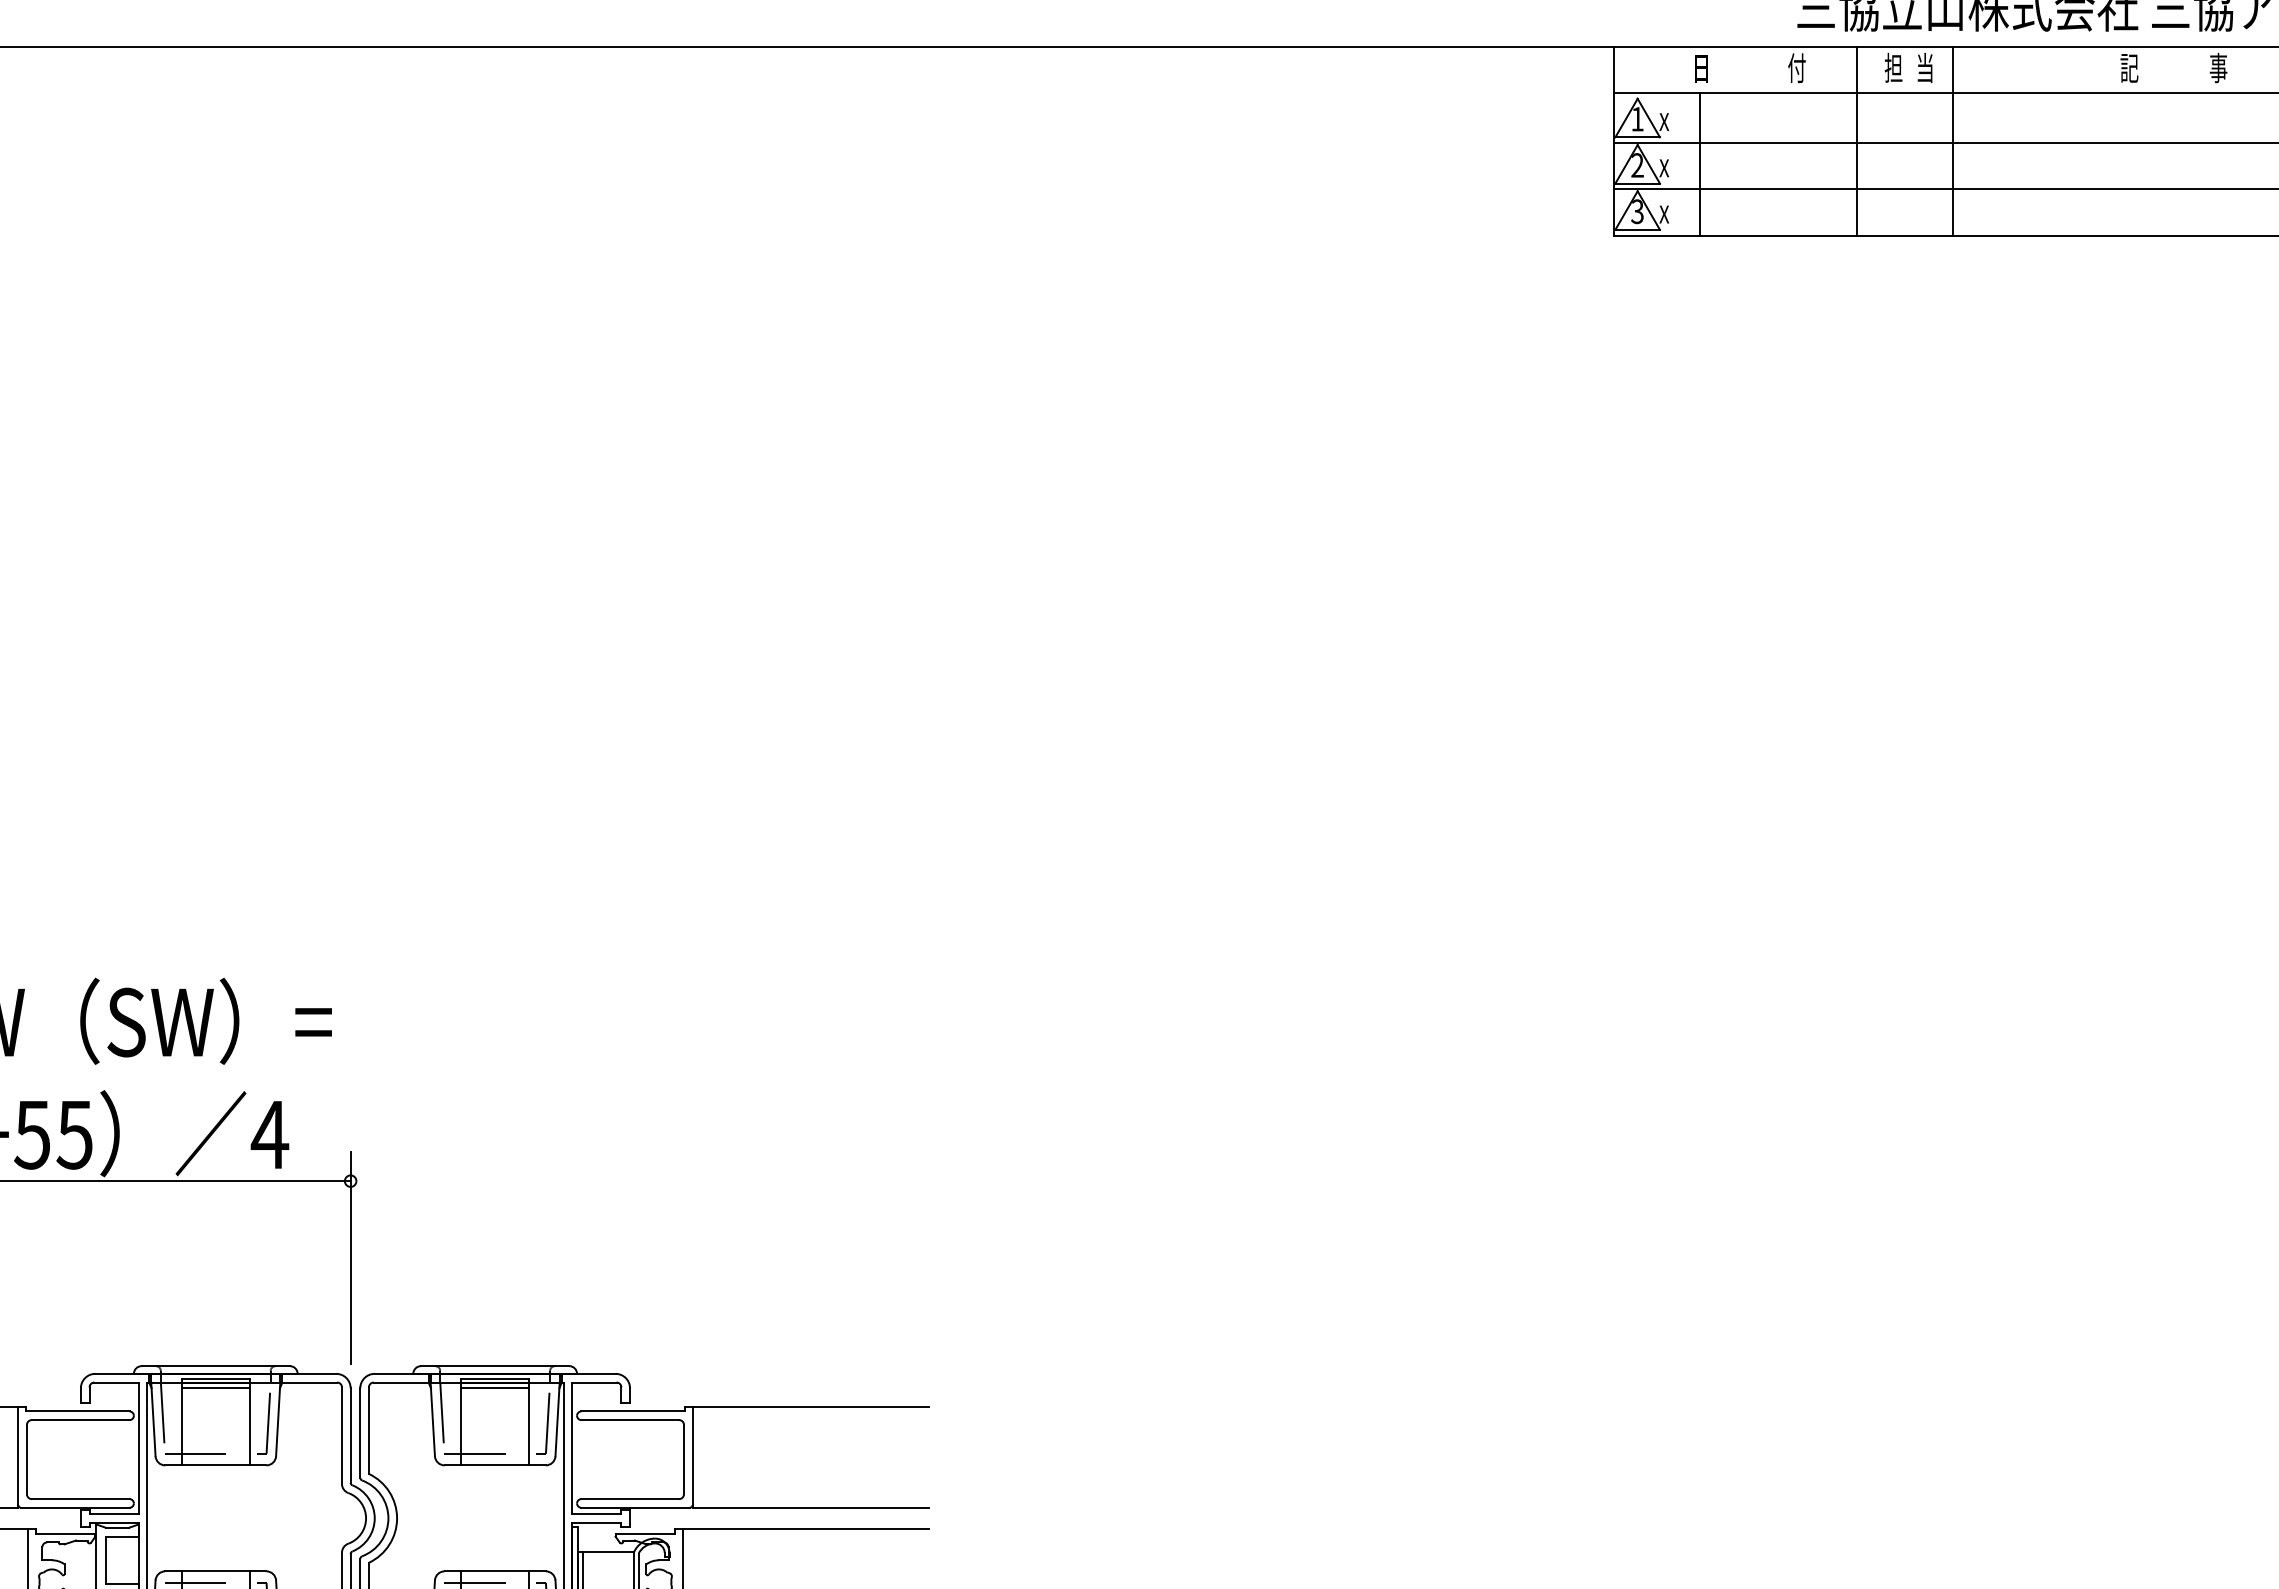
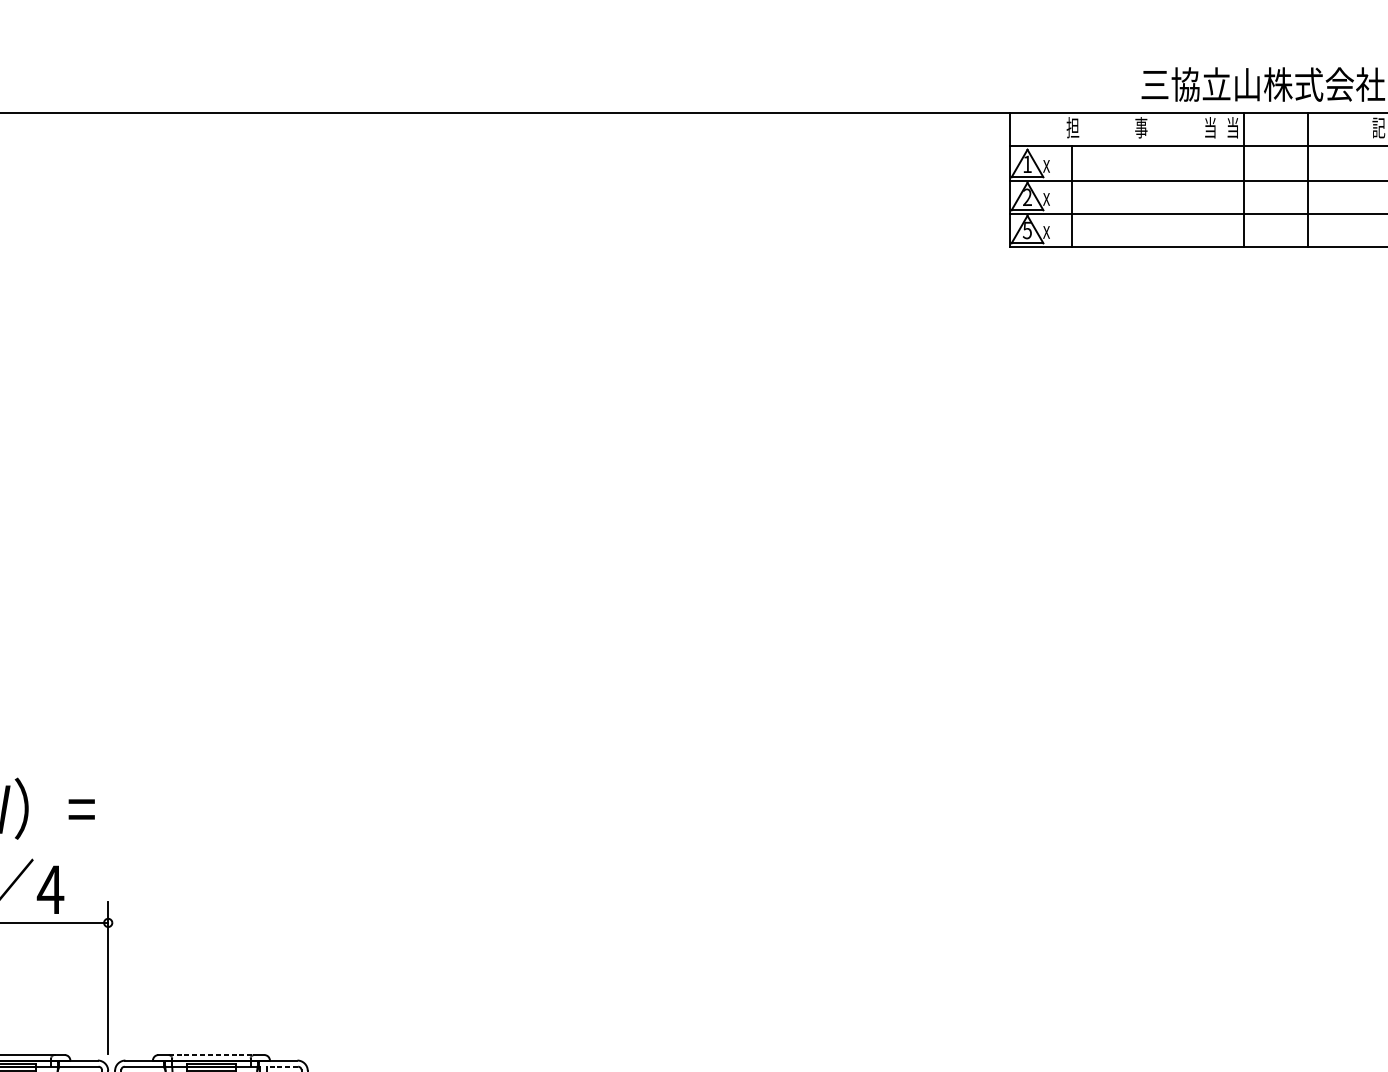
text: (1701, 67) -> (1073, 127), 日 -> 担
text: (1796, 67) -> (1140, 127), 付 -> 事
text: (1893, 67) -> (1210, 127), 担 -> 当
line: (1856, 140) -> (1243, 179), moved
line: (1952, 140) -> (1307, 179), moved
text: (1637, 211) -> (1027, 230), 3 -> 5
line: (495, 1366) -> (211, 1055), solid -> dashed
line: (593, 1382) -> (281, 1066), solid -> dashed

